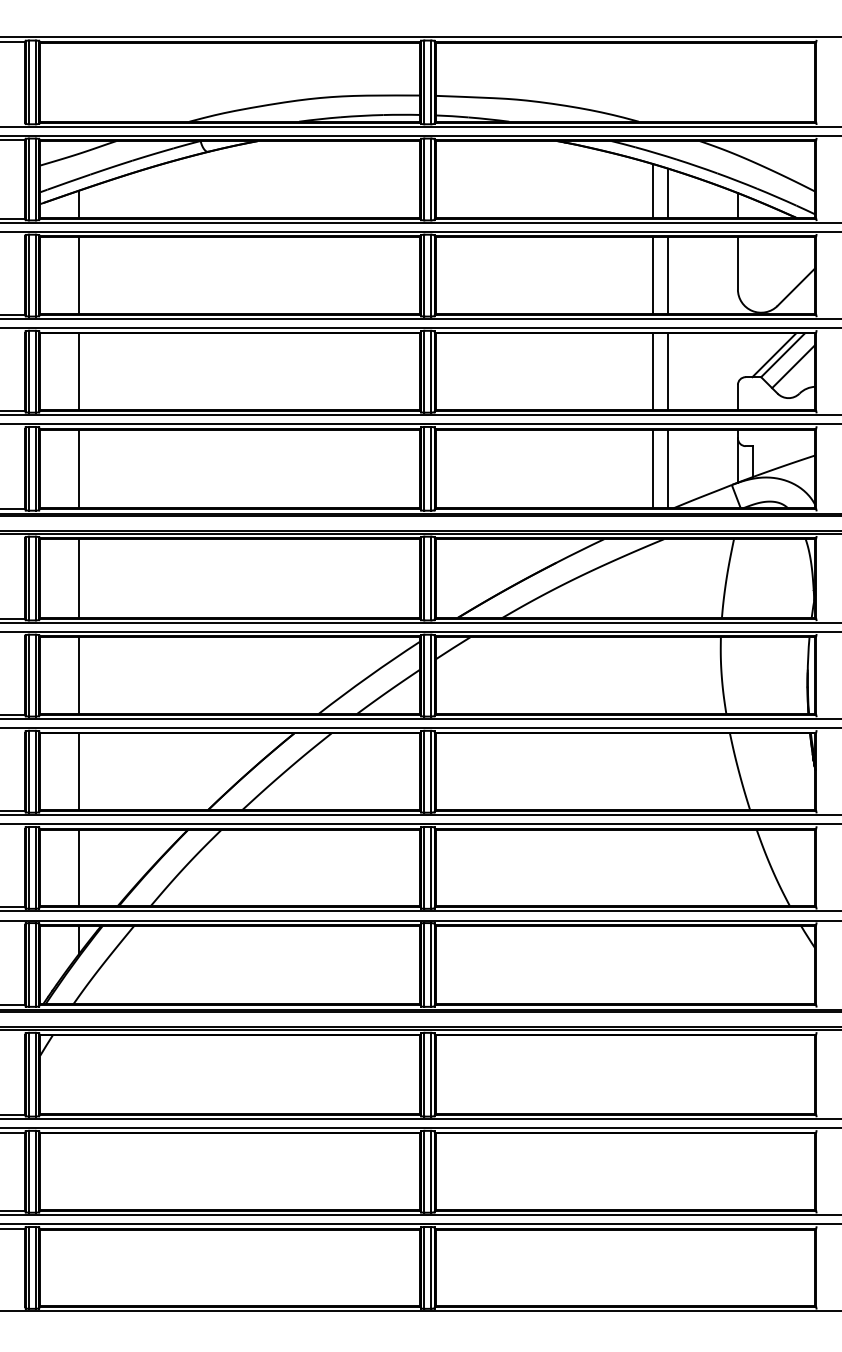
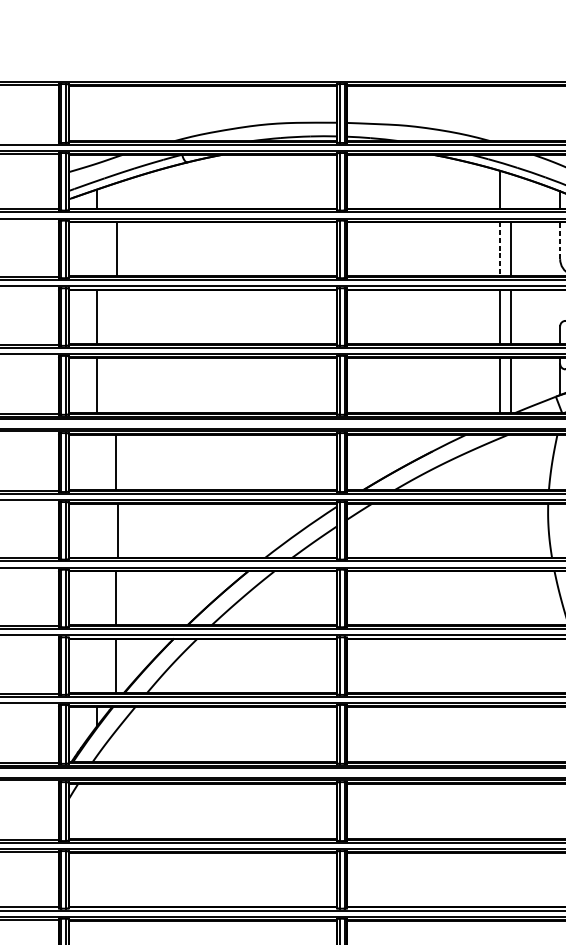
line: (668, 192) -> (511, 190), removed
line: (737, 262) -> (559, 240), solid -> dashed
line: (78, 275) -> (116, 249), moved
line: (652, 276) -> (500, 250), solid -> dashed
line: (78, 578) -> (115, 462), moved
line: (78, 675) -> (118, 530), moved
line: (78, 771) -> (115, 598), moved
line: (78, 867) -> (115, 665), moved

